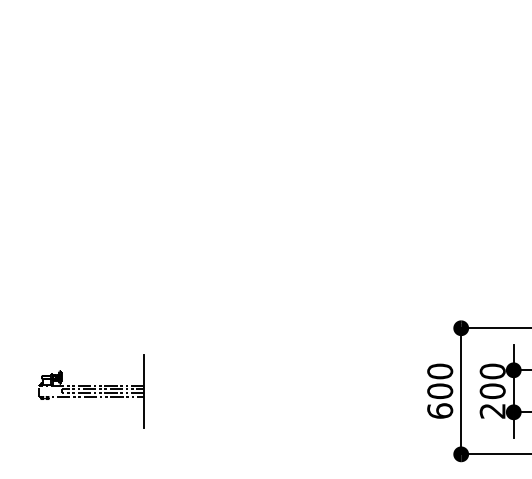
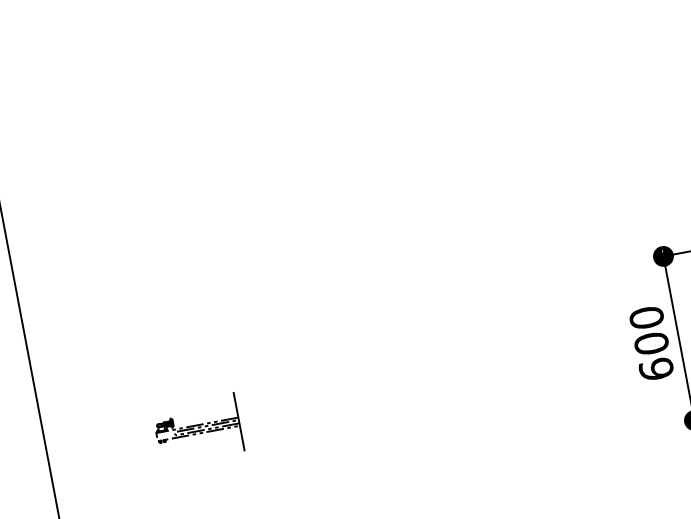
part: (91, 391) -> (197, 429), size x0.6

